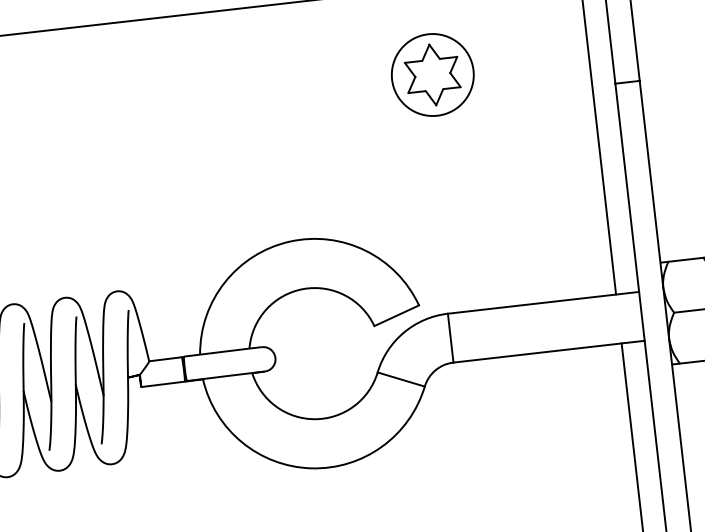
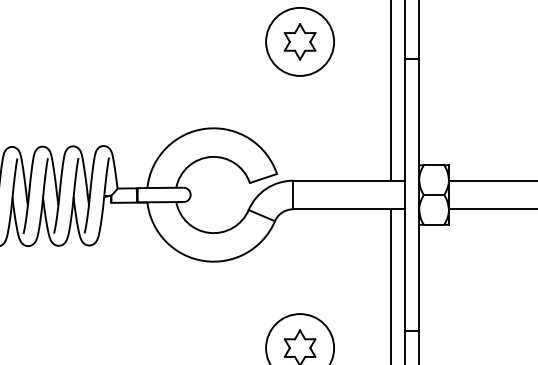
circle: (433, 74) -> (300, 41), size x1.43

